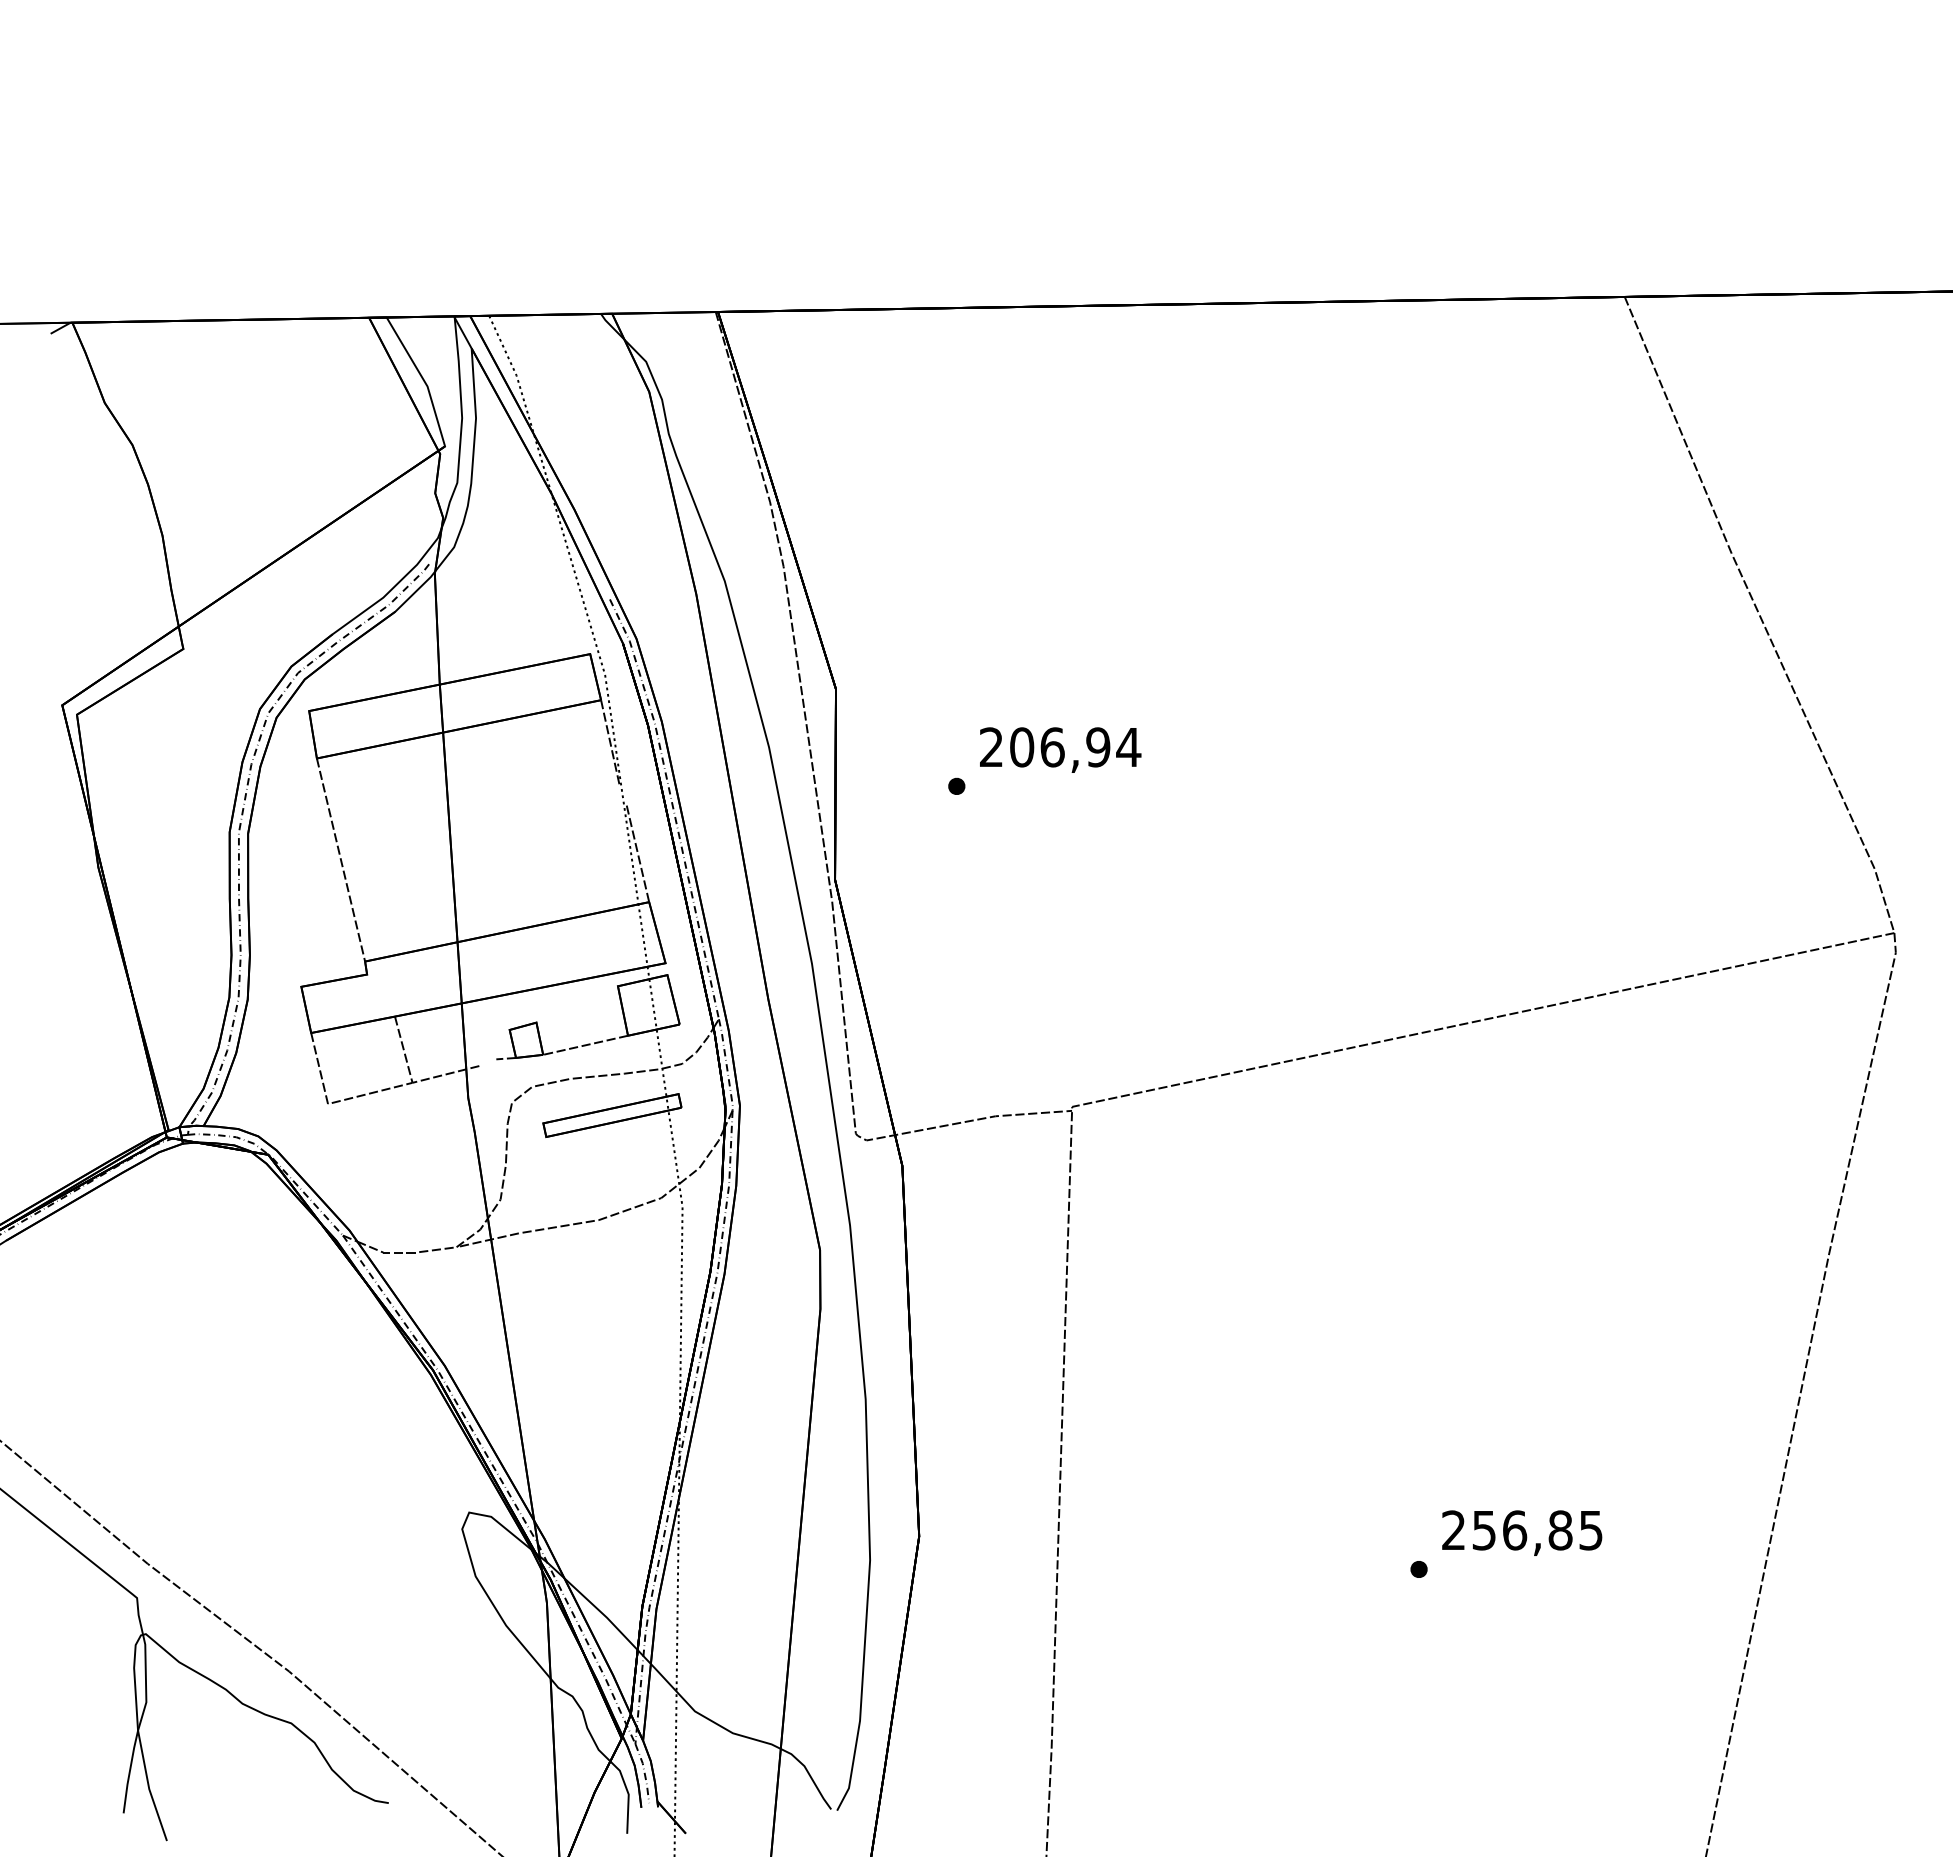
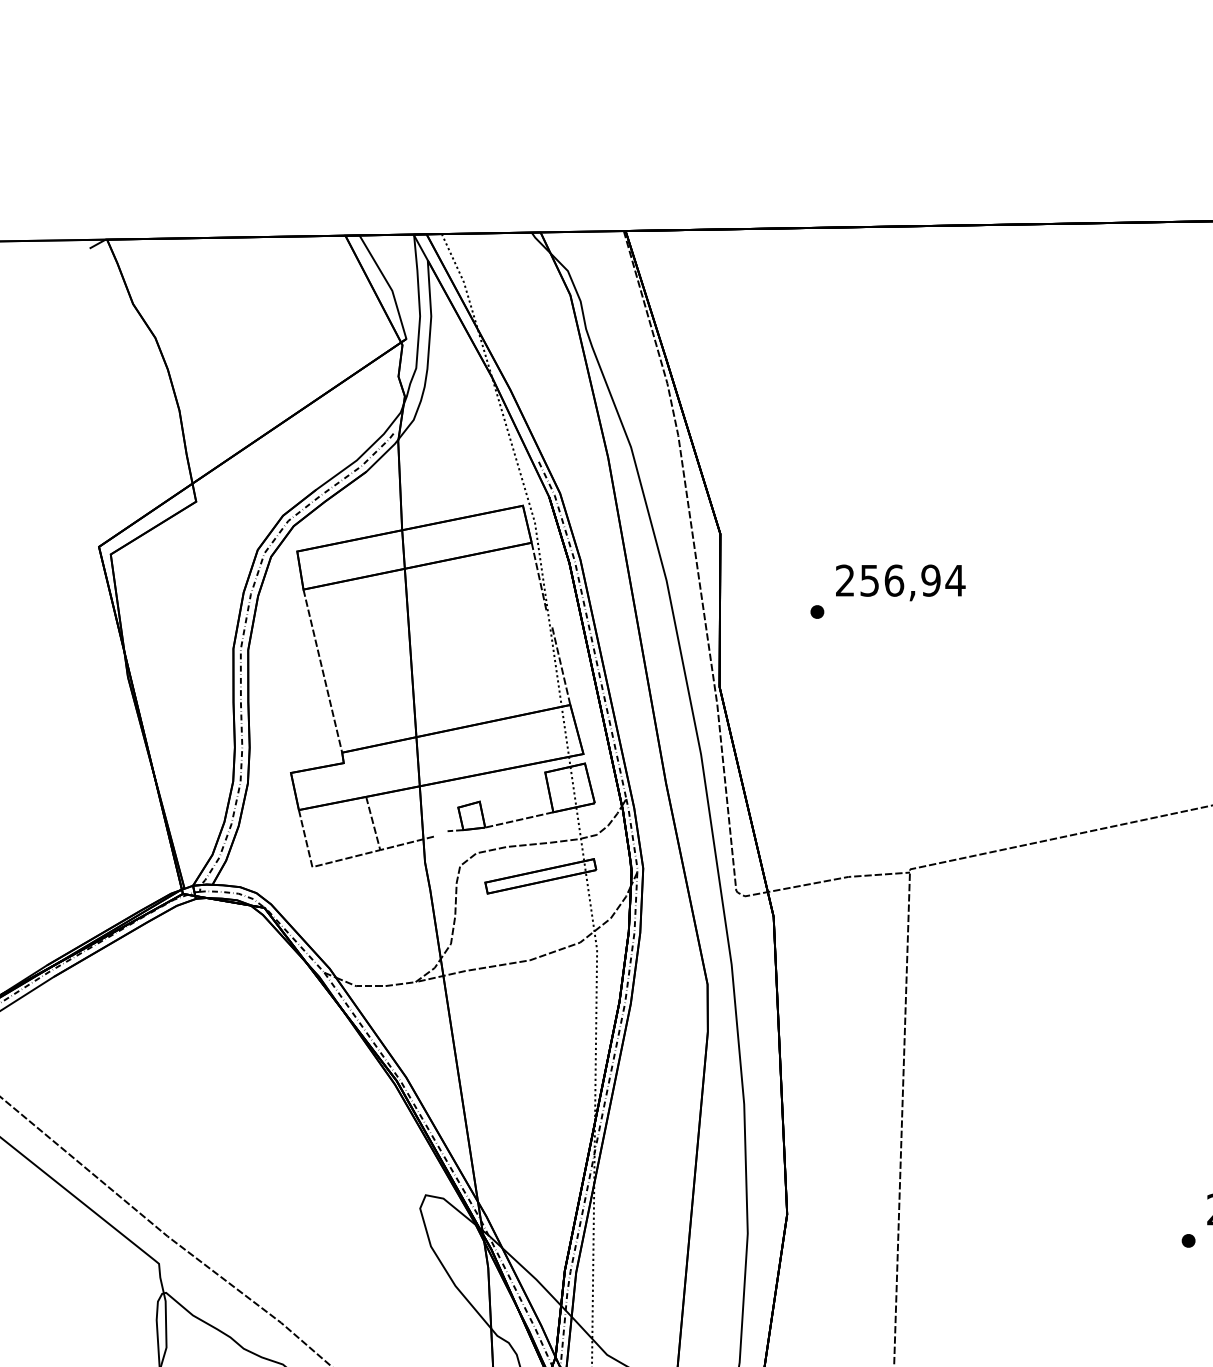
text: (1022, 747) -> (870, 580), 206,94 -> 256,94

